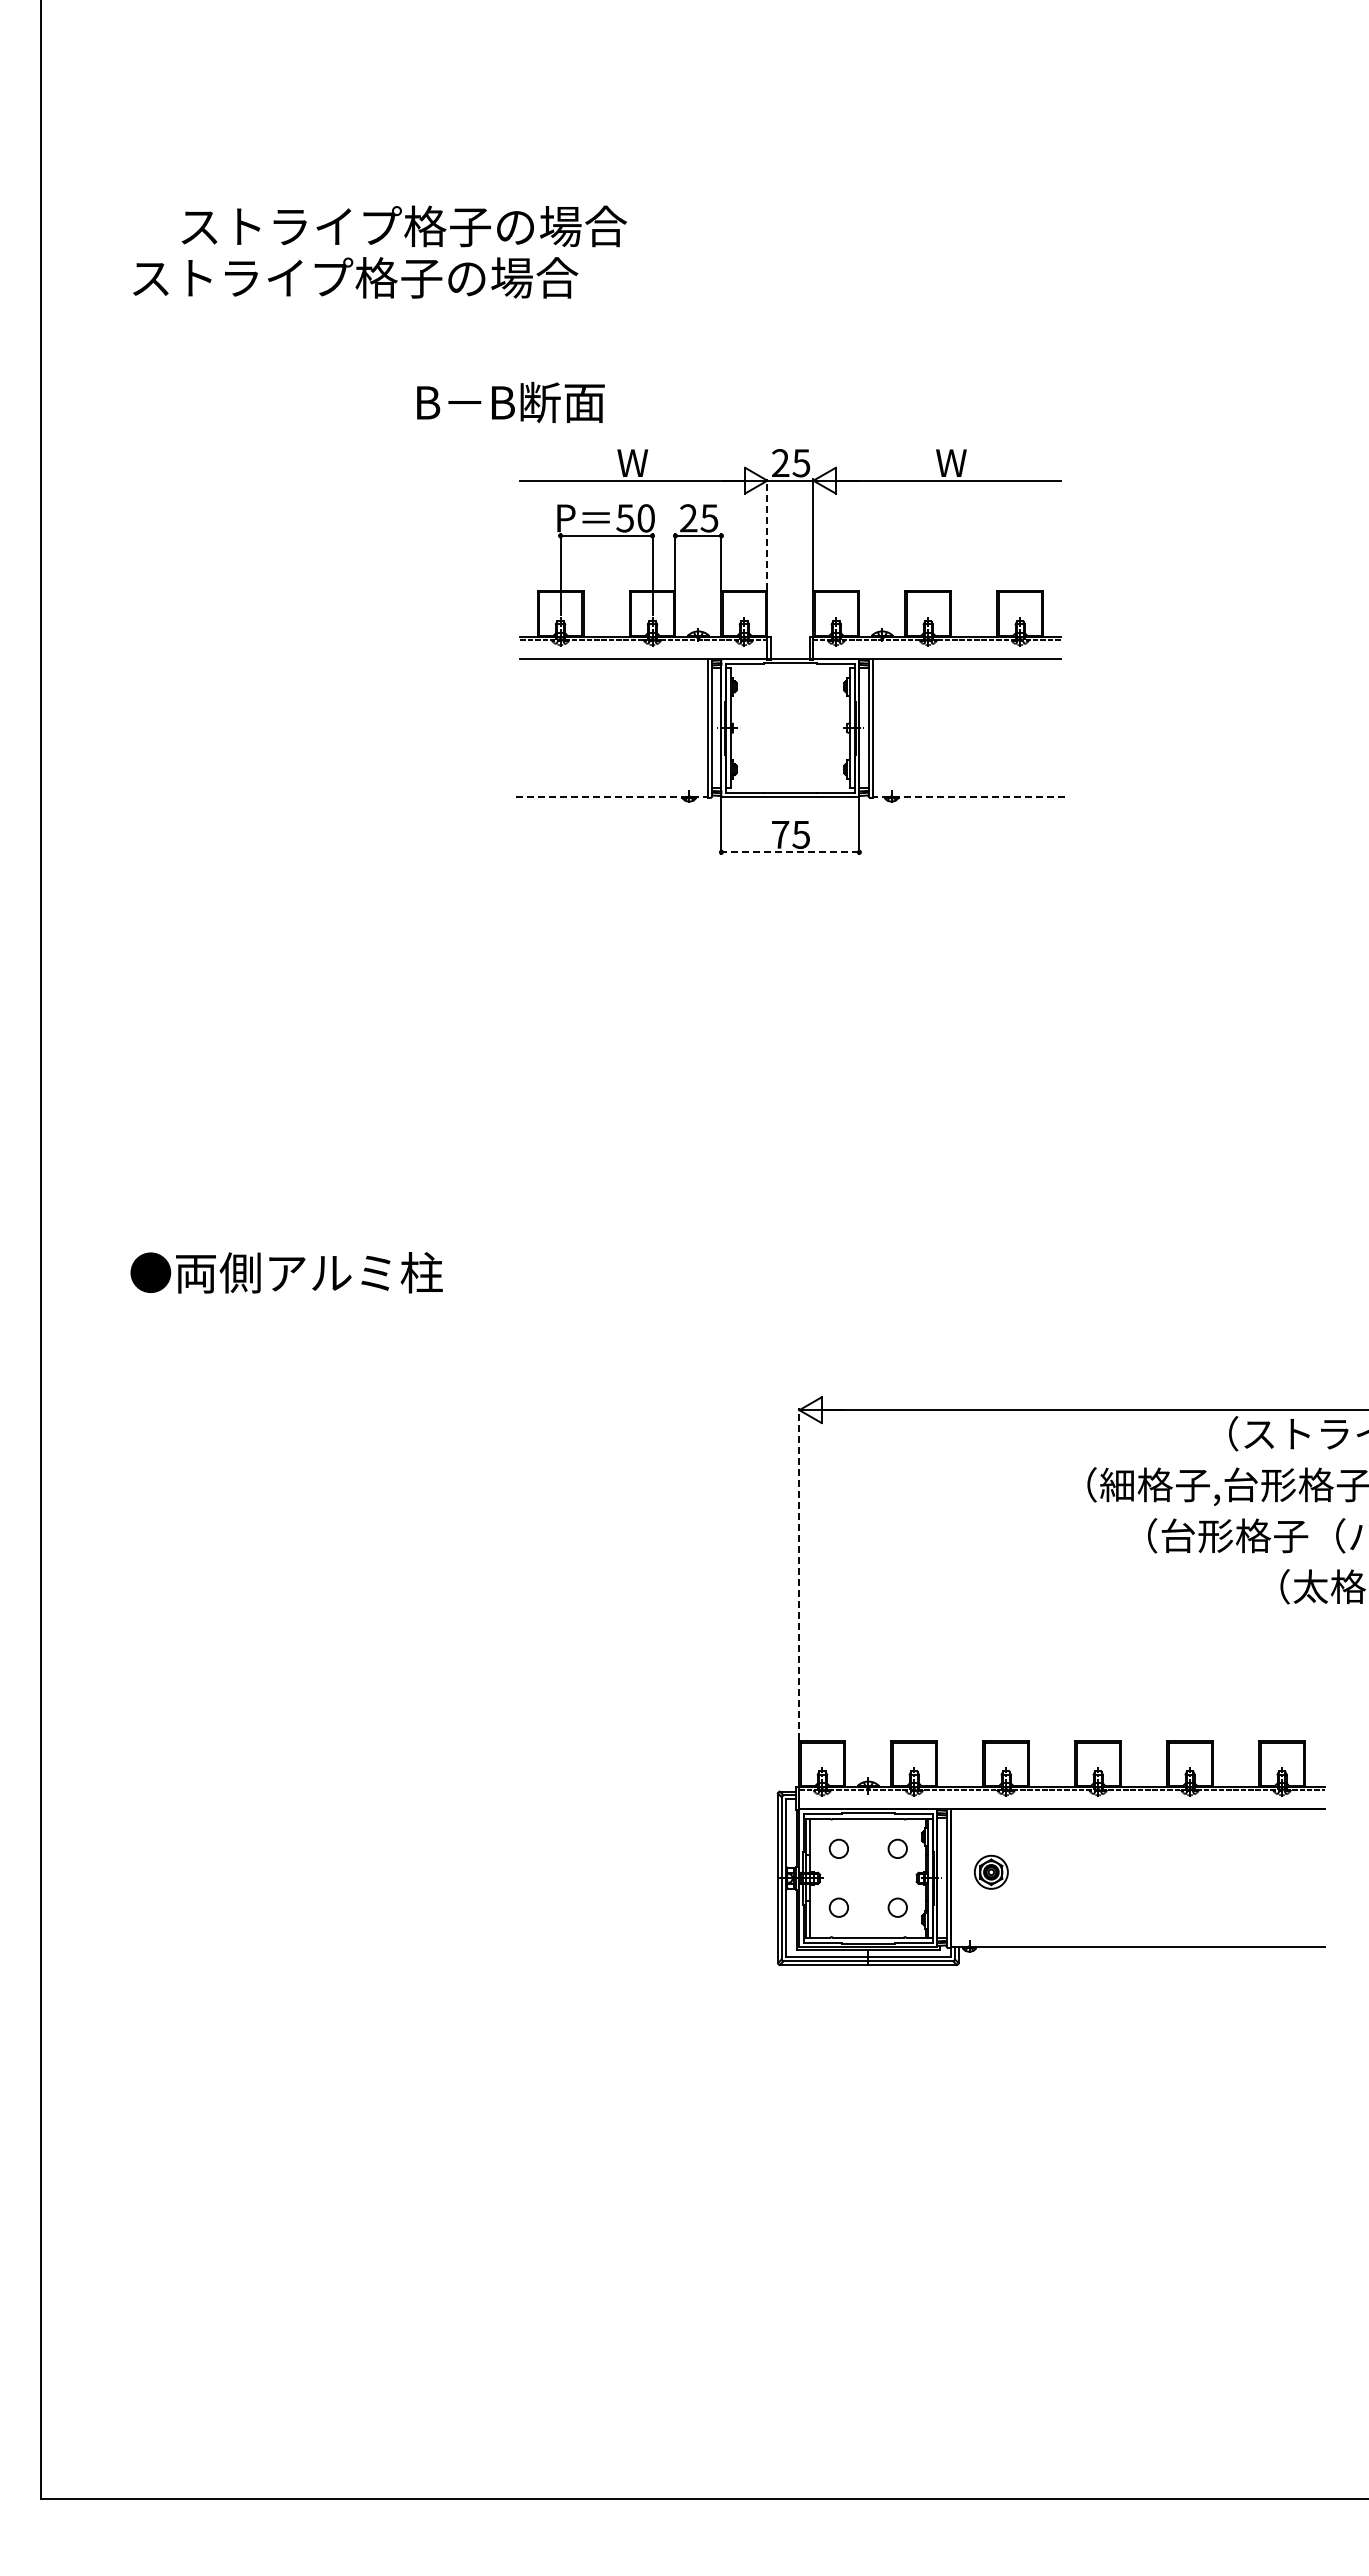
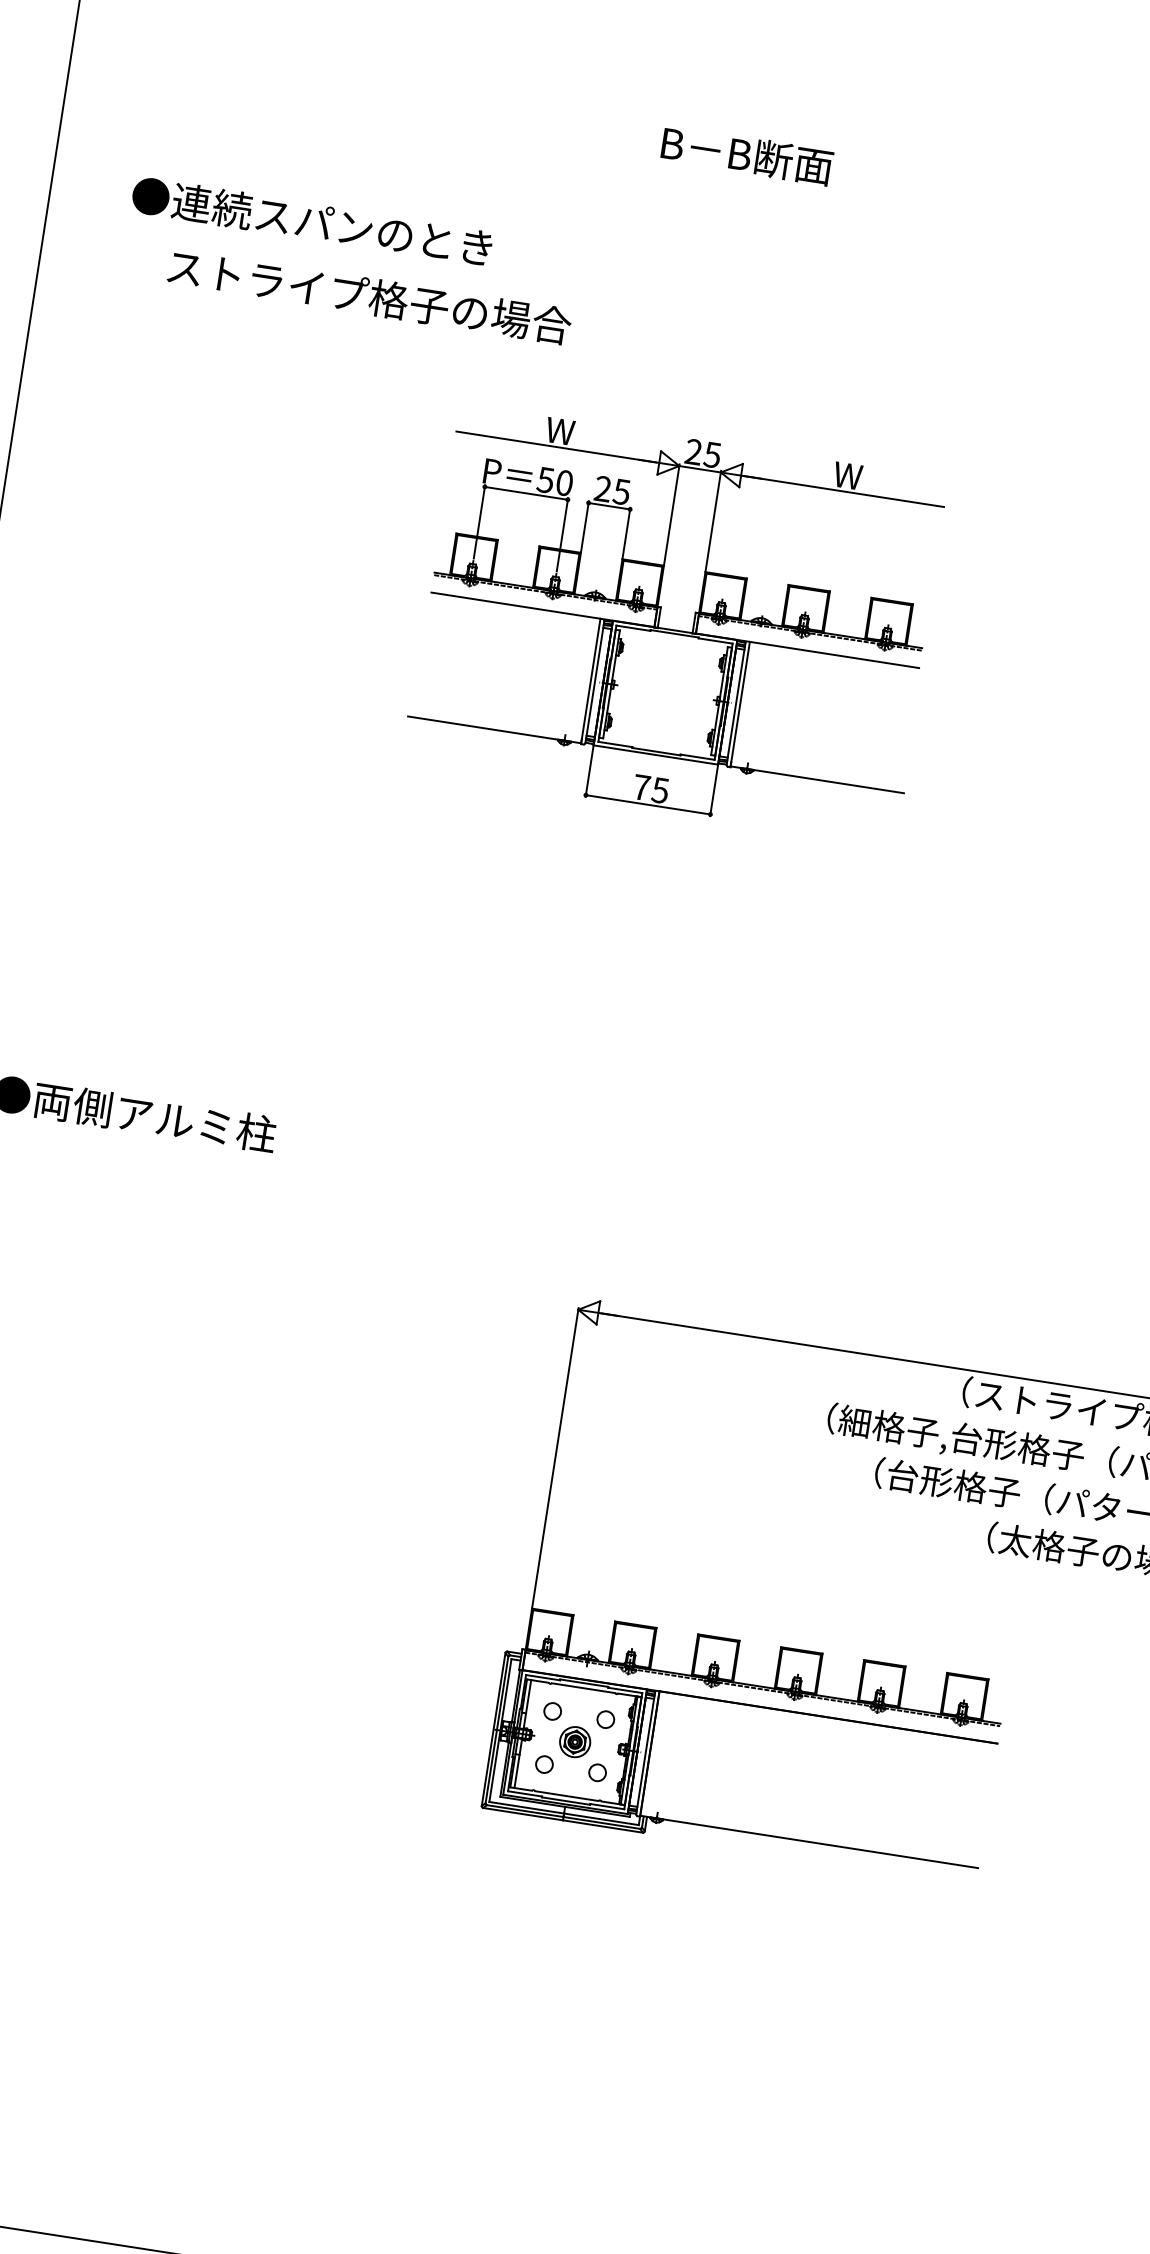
text: (403, 226) -> (369, 296), moved
text: (354, 277) -> (334, 224), ストライプ格子の場合 -> ●連続スパンのとき
text: (510, 402) -> (746, 155), moved
line: (767, 533) -> (672, 513), dashed -> solid
line: (611, 796) -> (494, 729), dashed -> solid
line: (969, 796) -> (817, 779), dashed -> solid
line: (790, 852) -> (648, 804), dashed -> solid
line: (799, 1574) -> (555, 1458), dashed -> solid
part: (990, 1871) -> (574, 1741), moved

